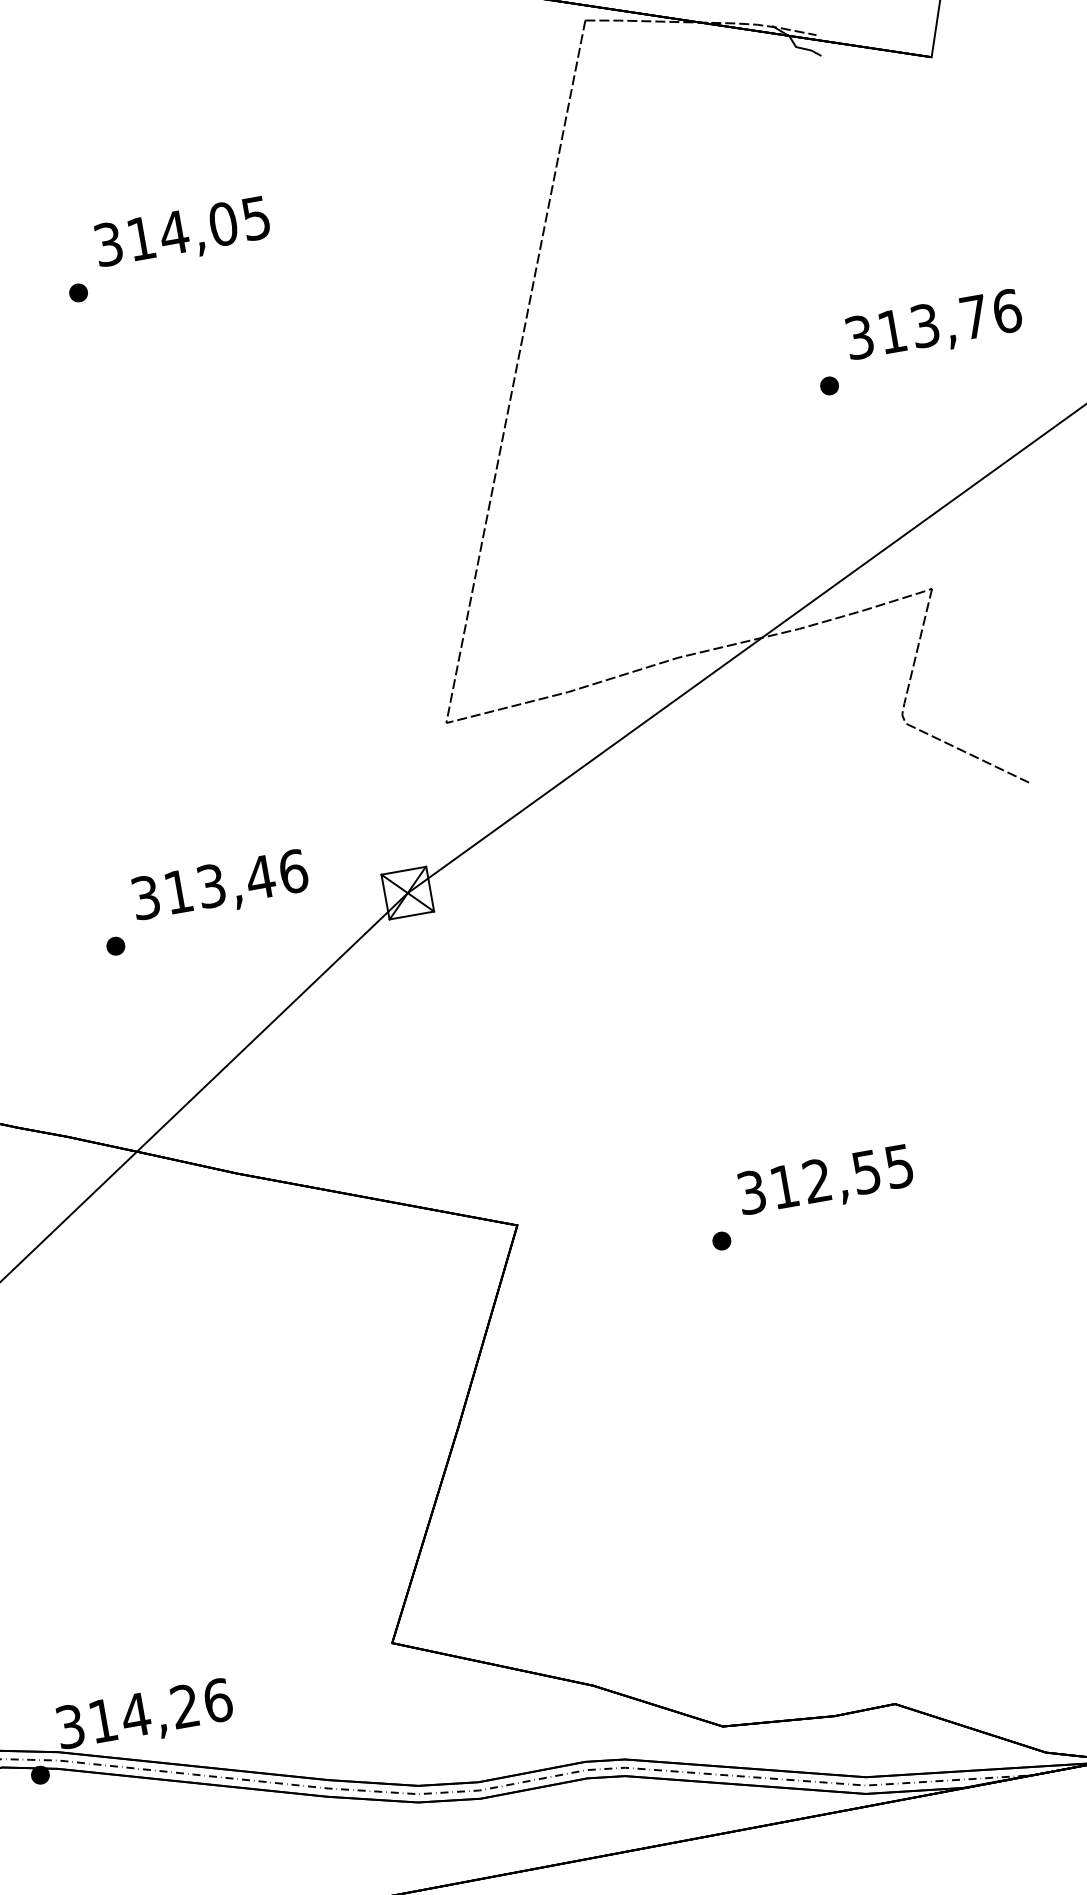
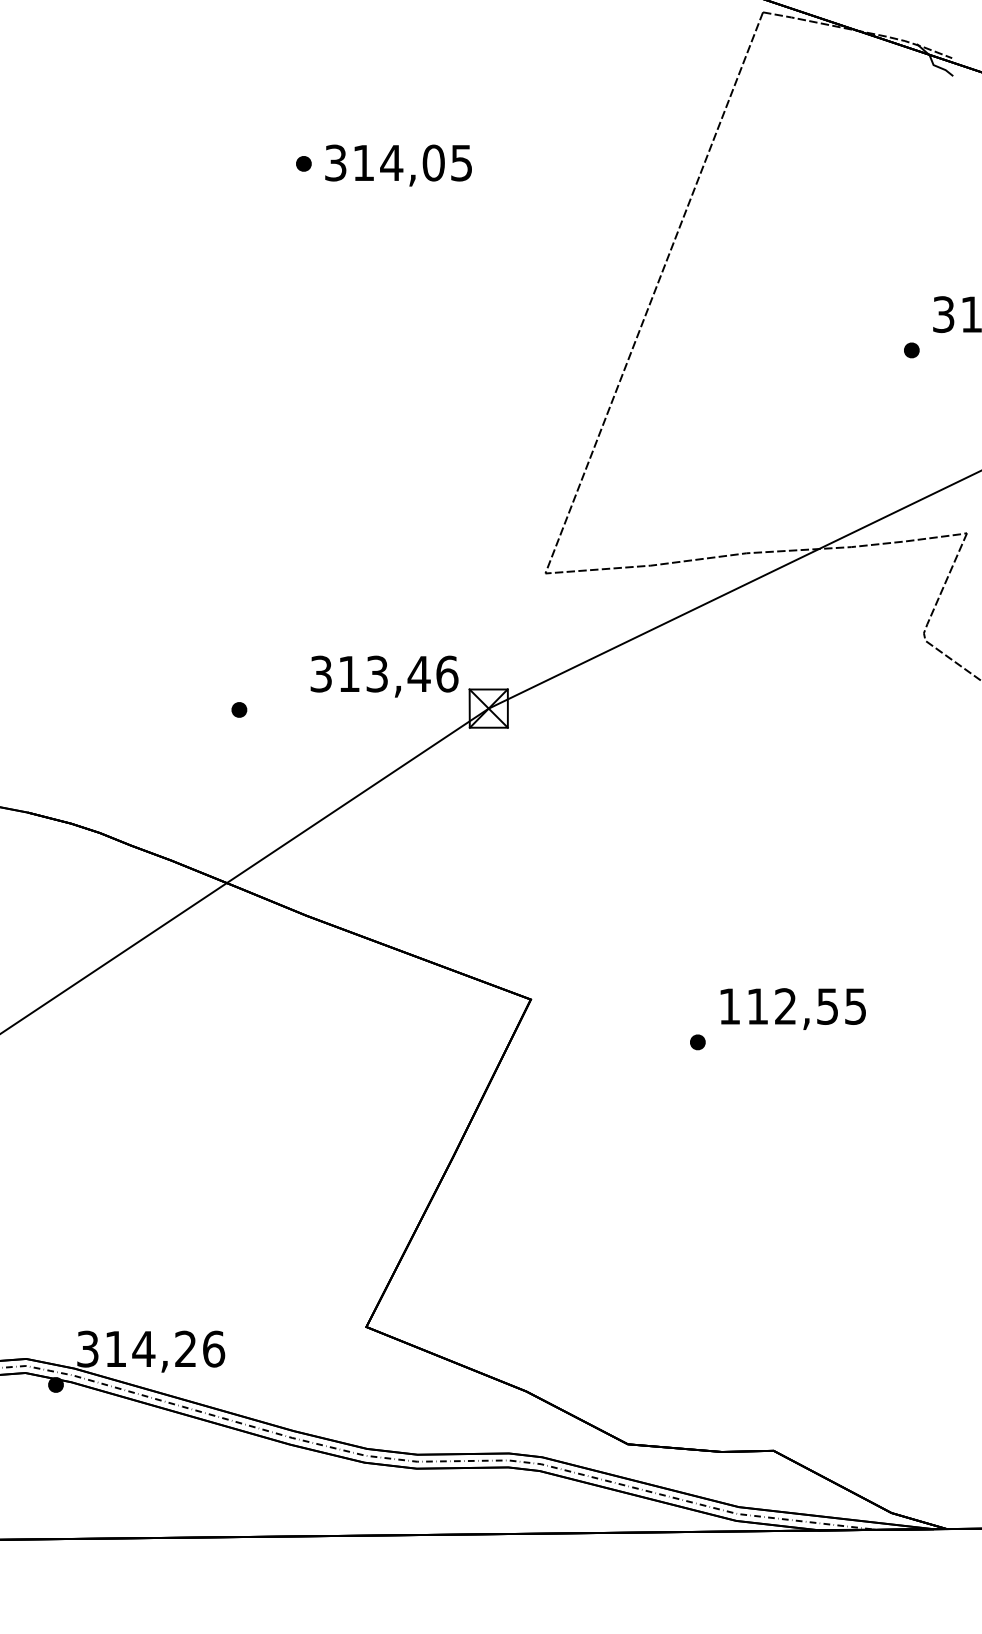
text: (182, 234) -> (398, 165), moved
text: (220, 887) -> (384, 676), moved
text: (751, 1192) -> (729, 1006), 312,55 -> 112,55

